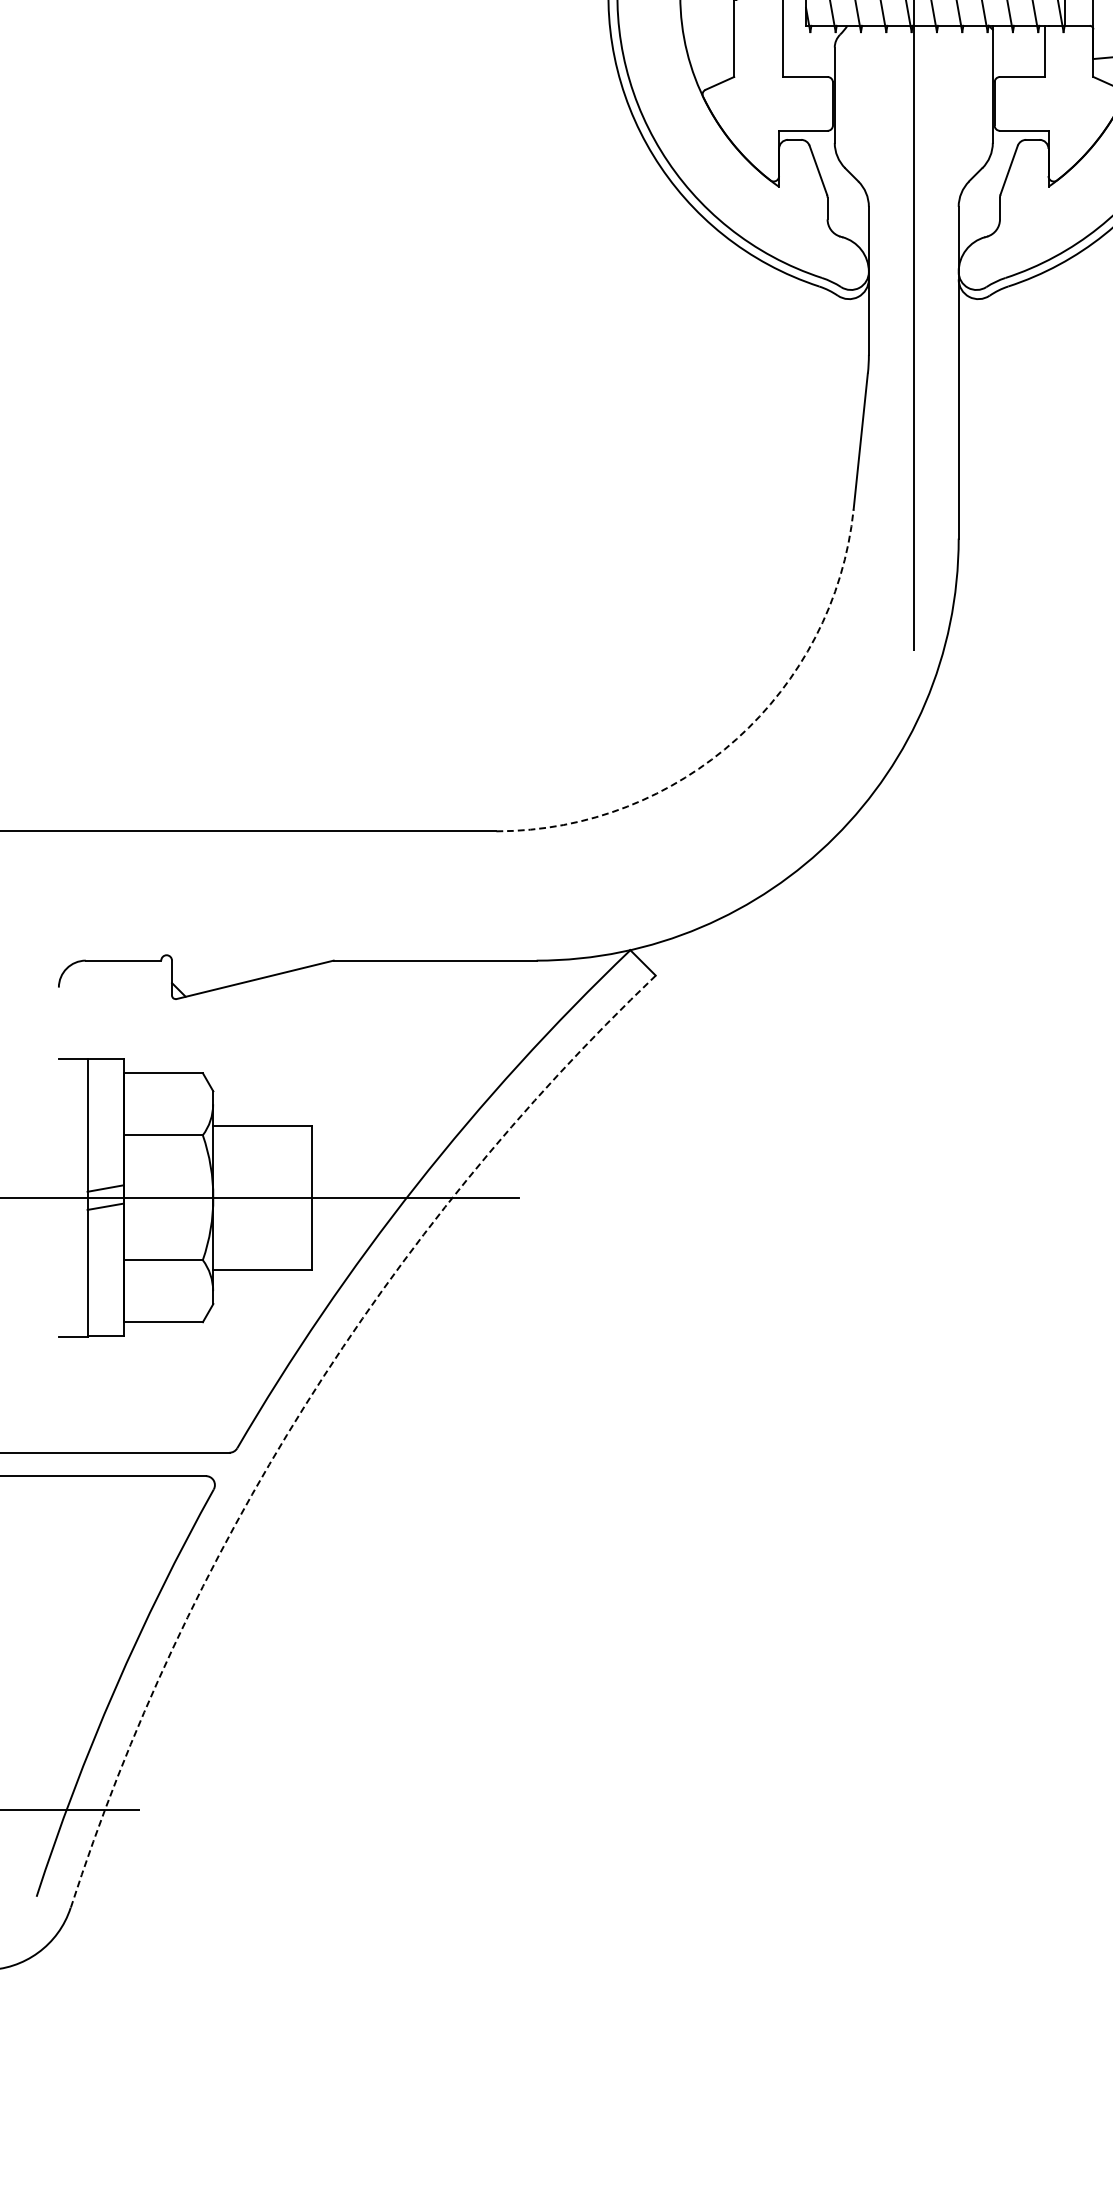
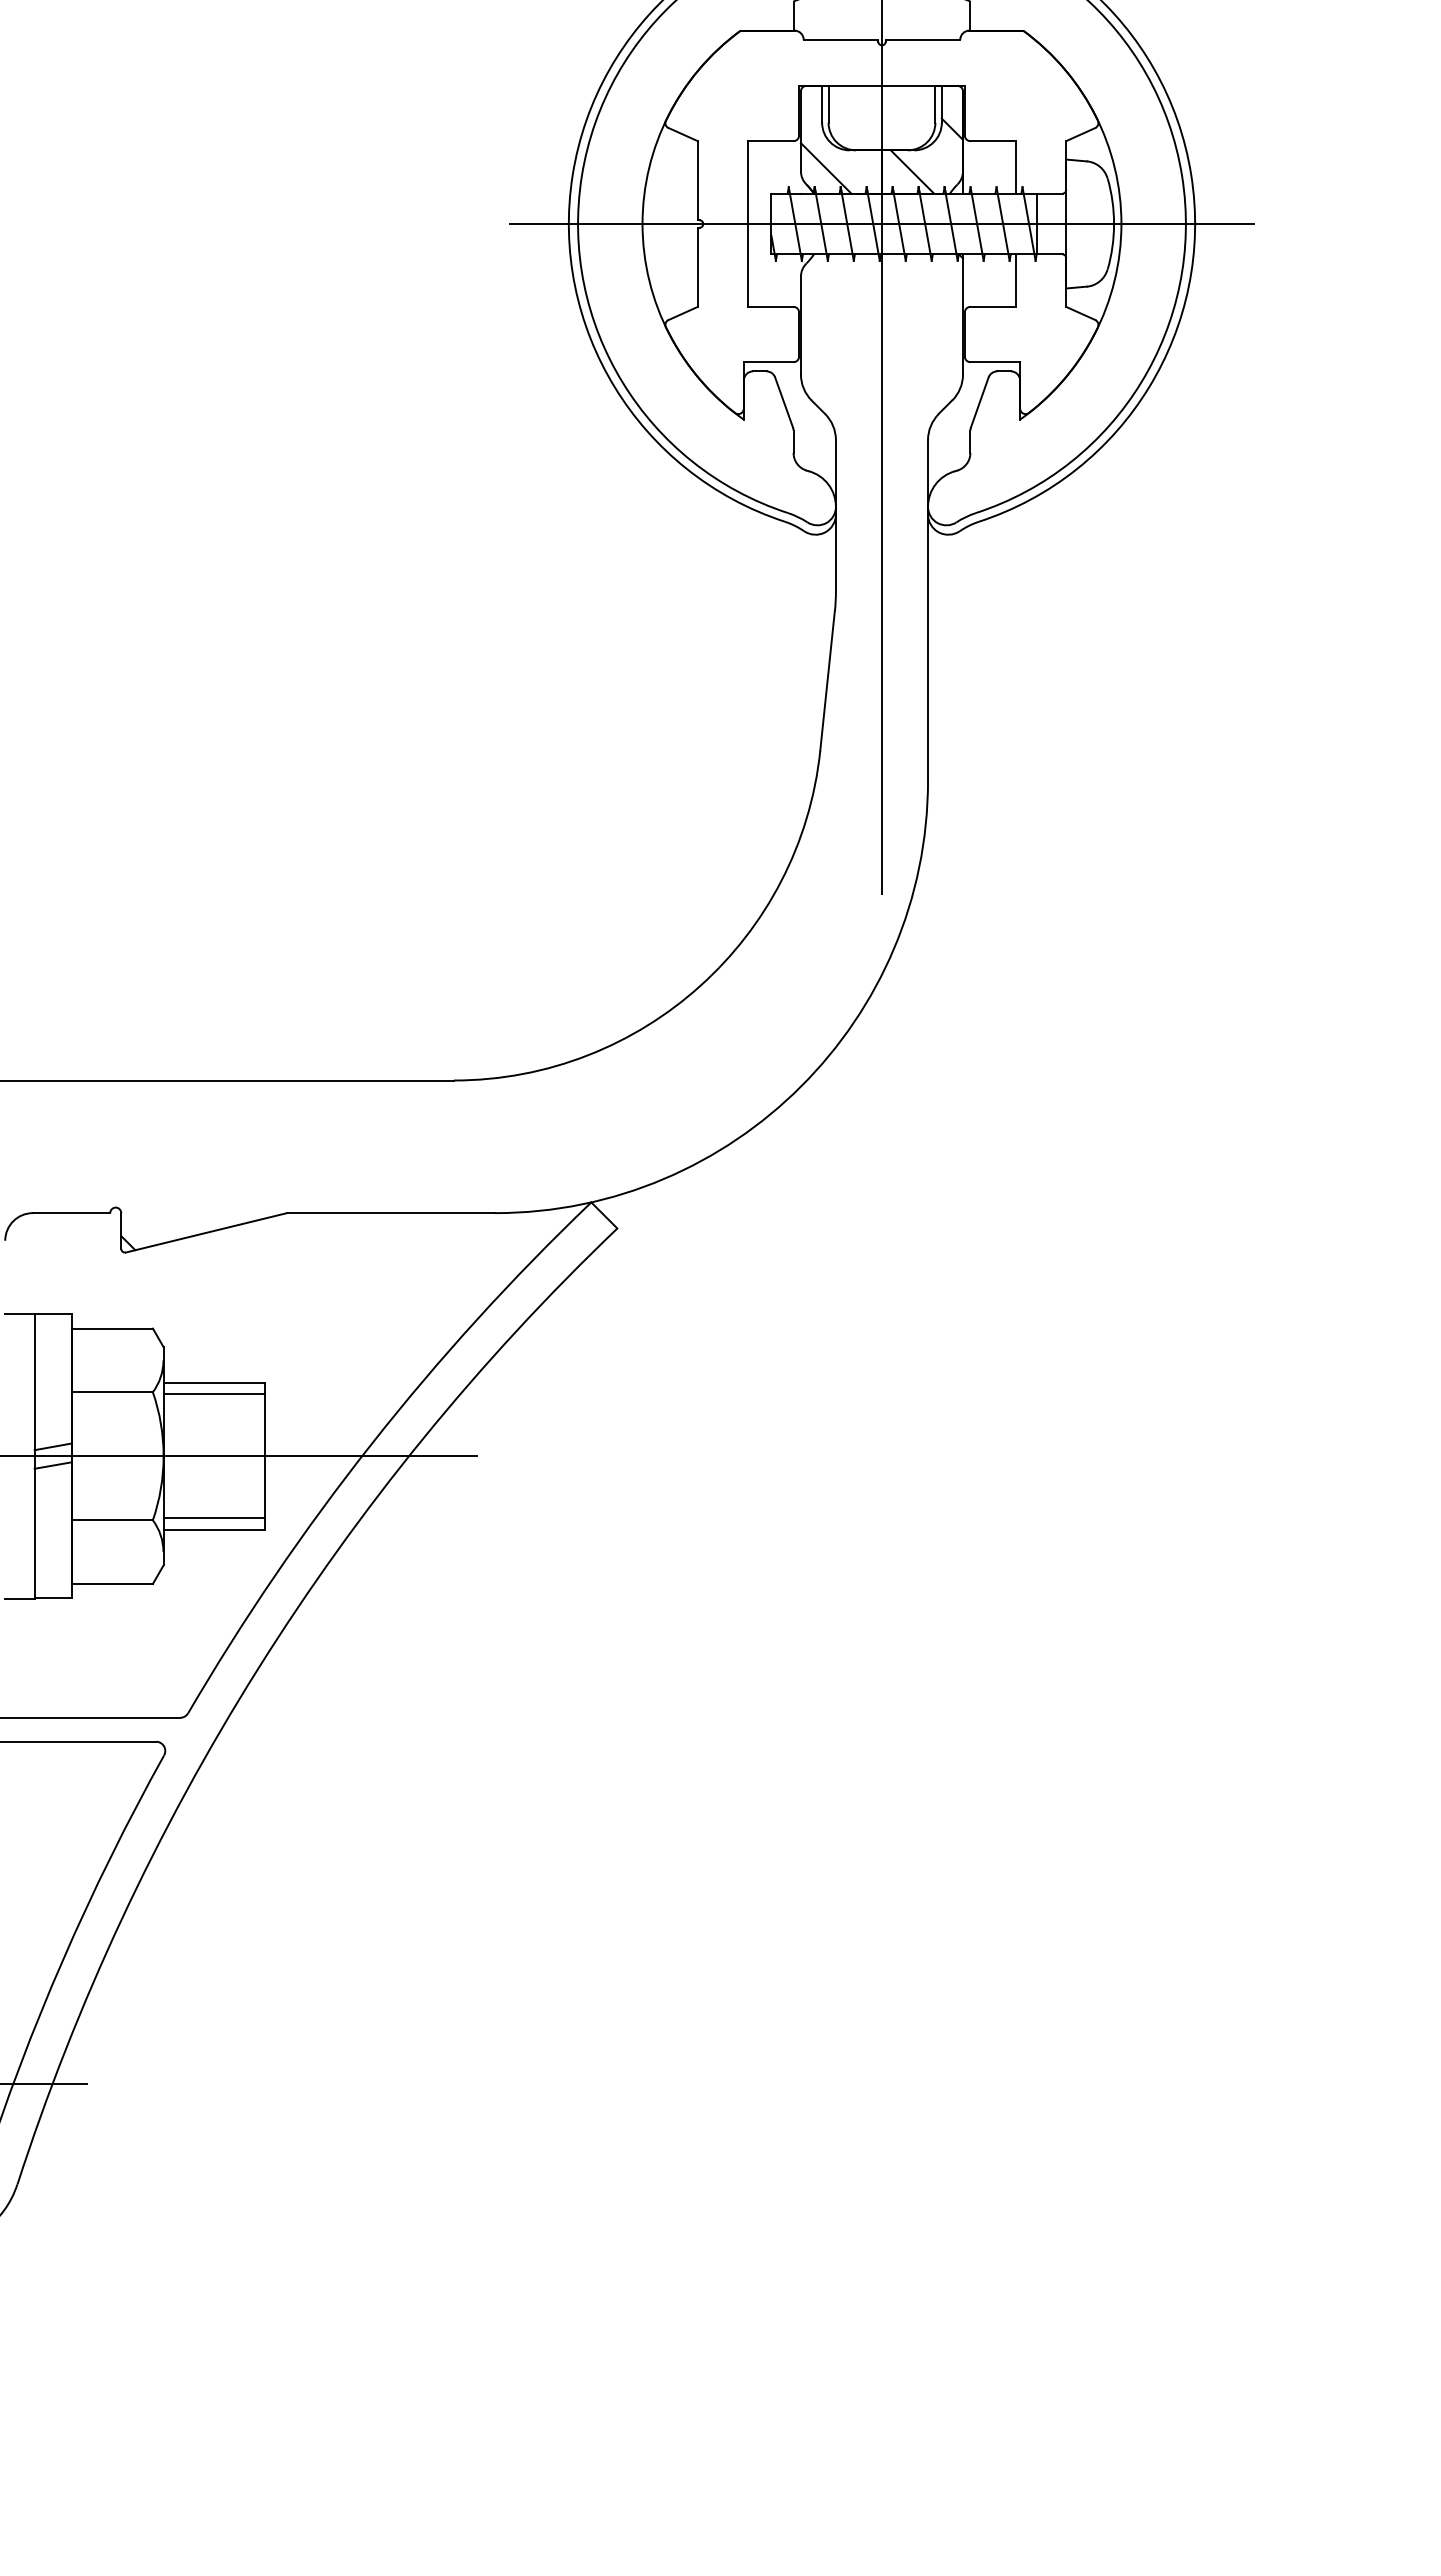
arc: (736, 738) -> (700, 985), dashed -> solid
line: (261, 1137) -> (213, 1394), added
line: (261, 1258) -> (213, 1518), added
arc: (304, 1405) -> (257, 1669), dashed -> solid

